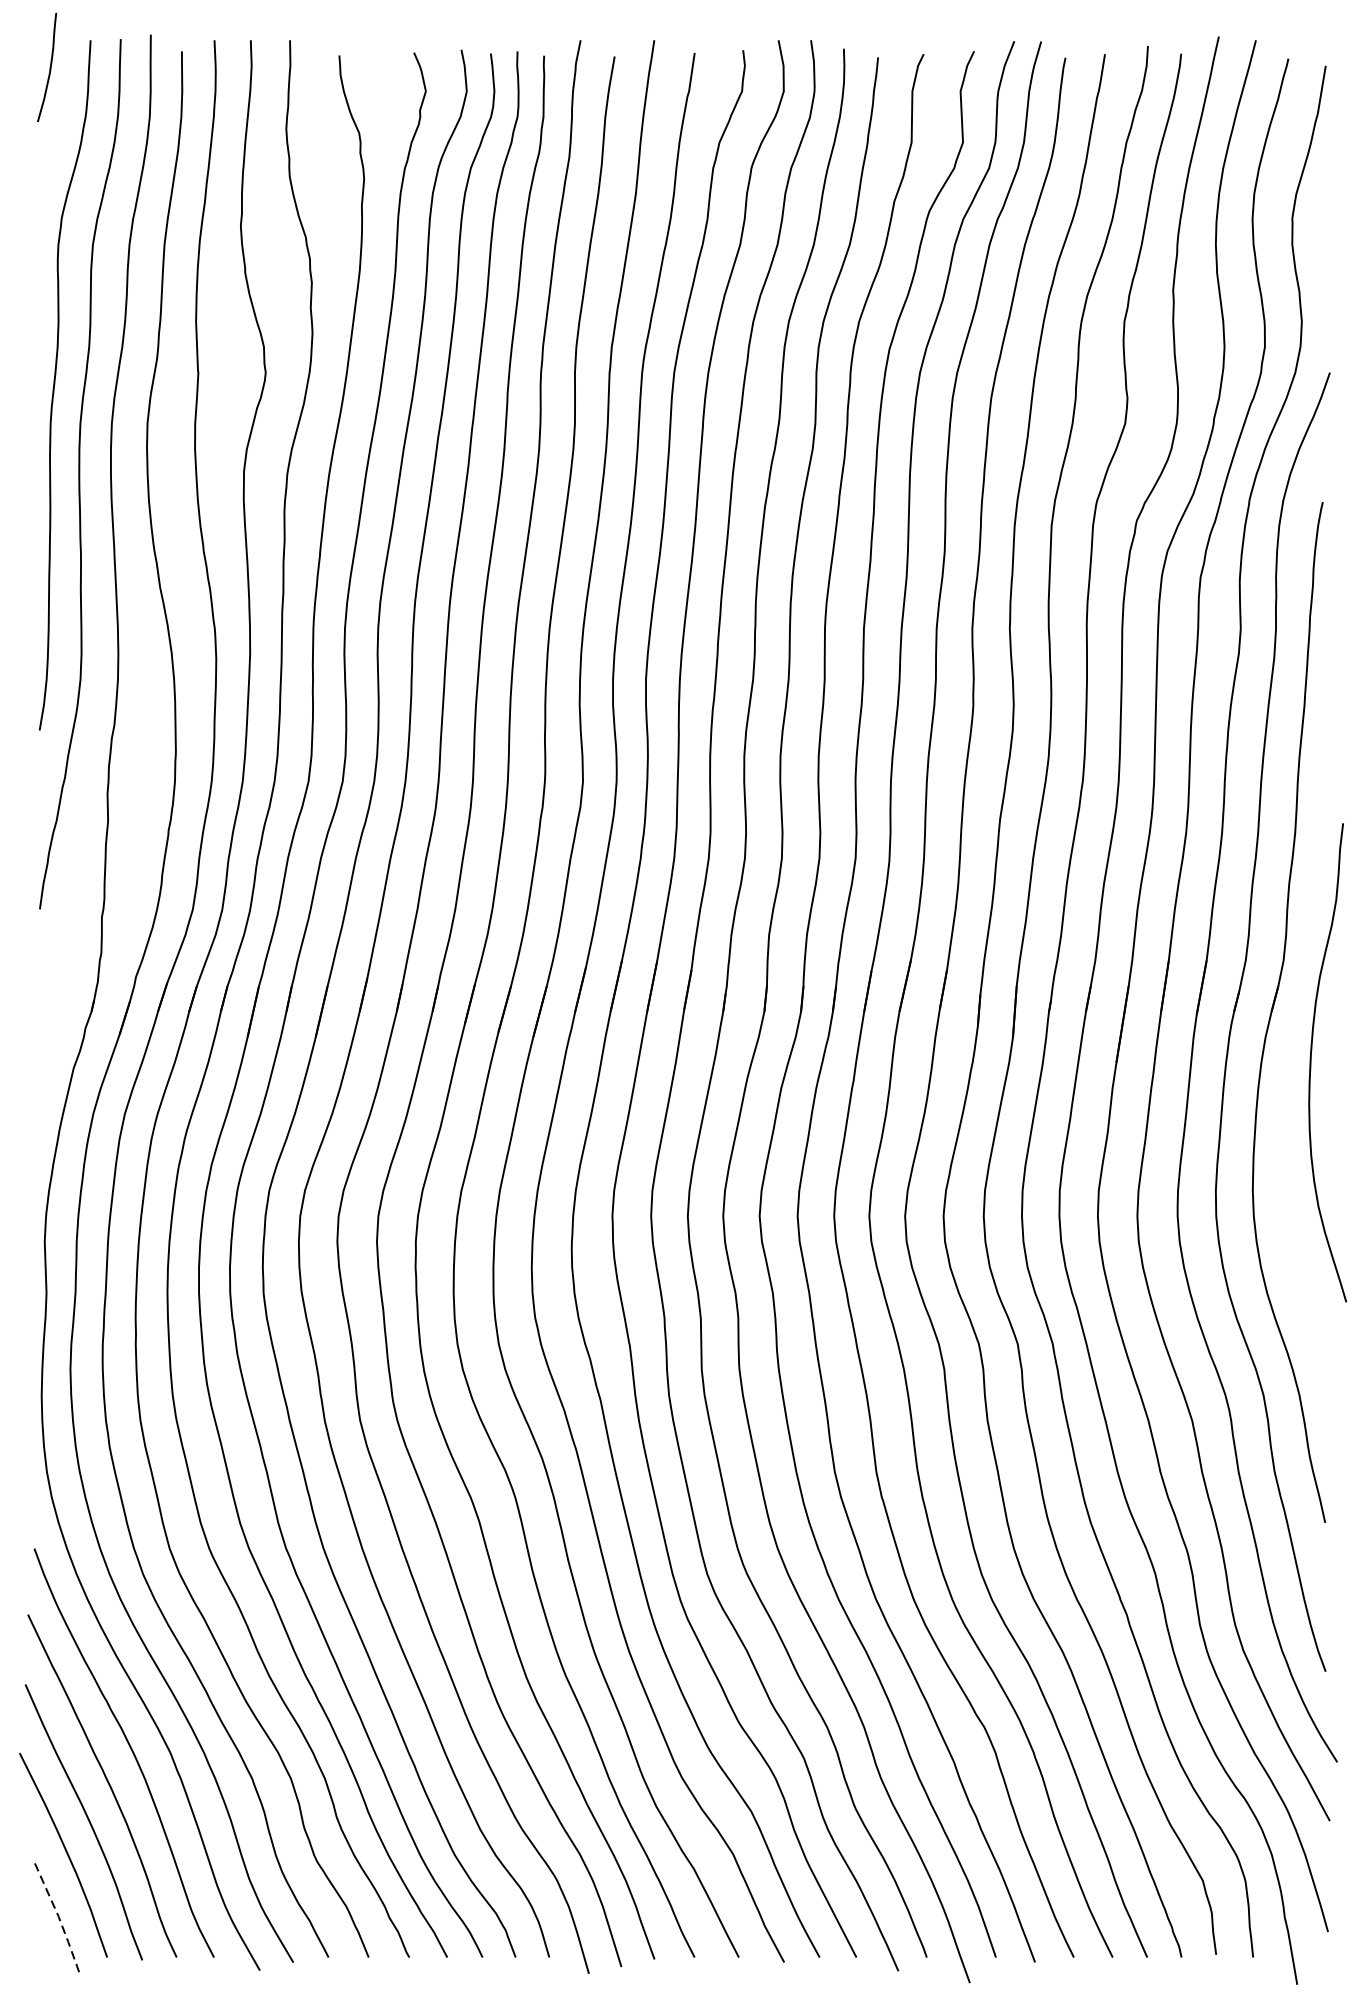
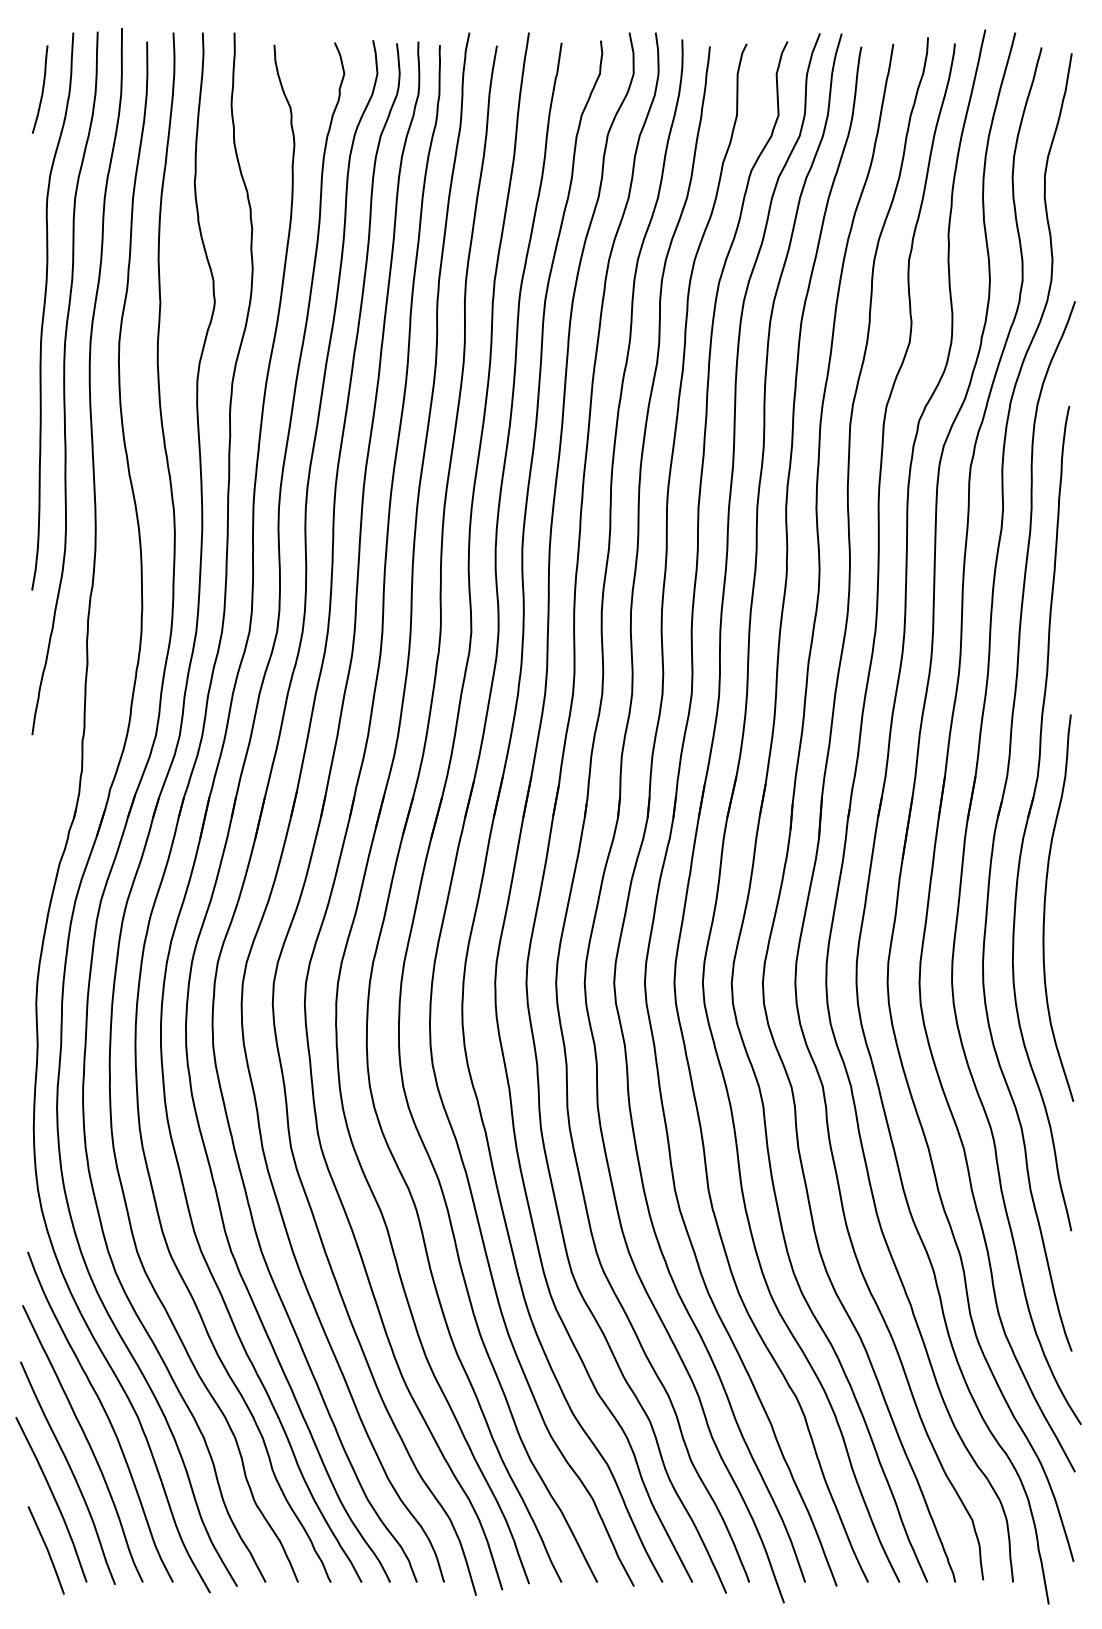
curve: (50, 67) -> (42, 89), moved
curve: (1311, 1061) -> (1045, 907), moved
line: (58, 1917) -> (47, 1550), dashed -> solid

